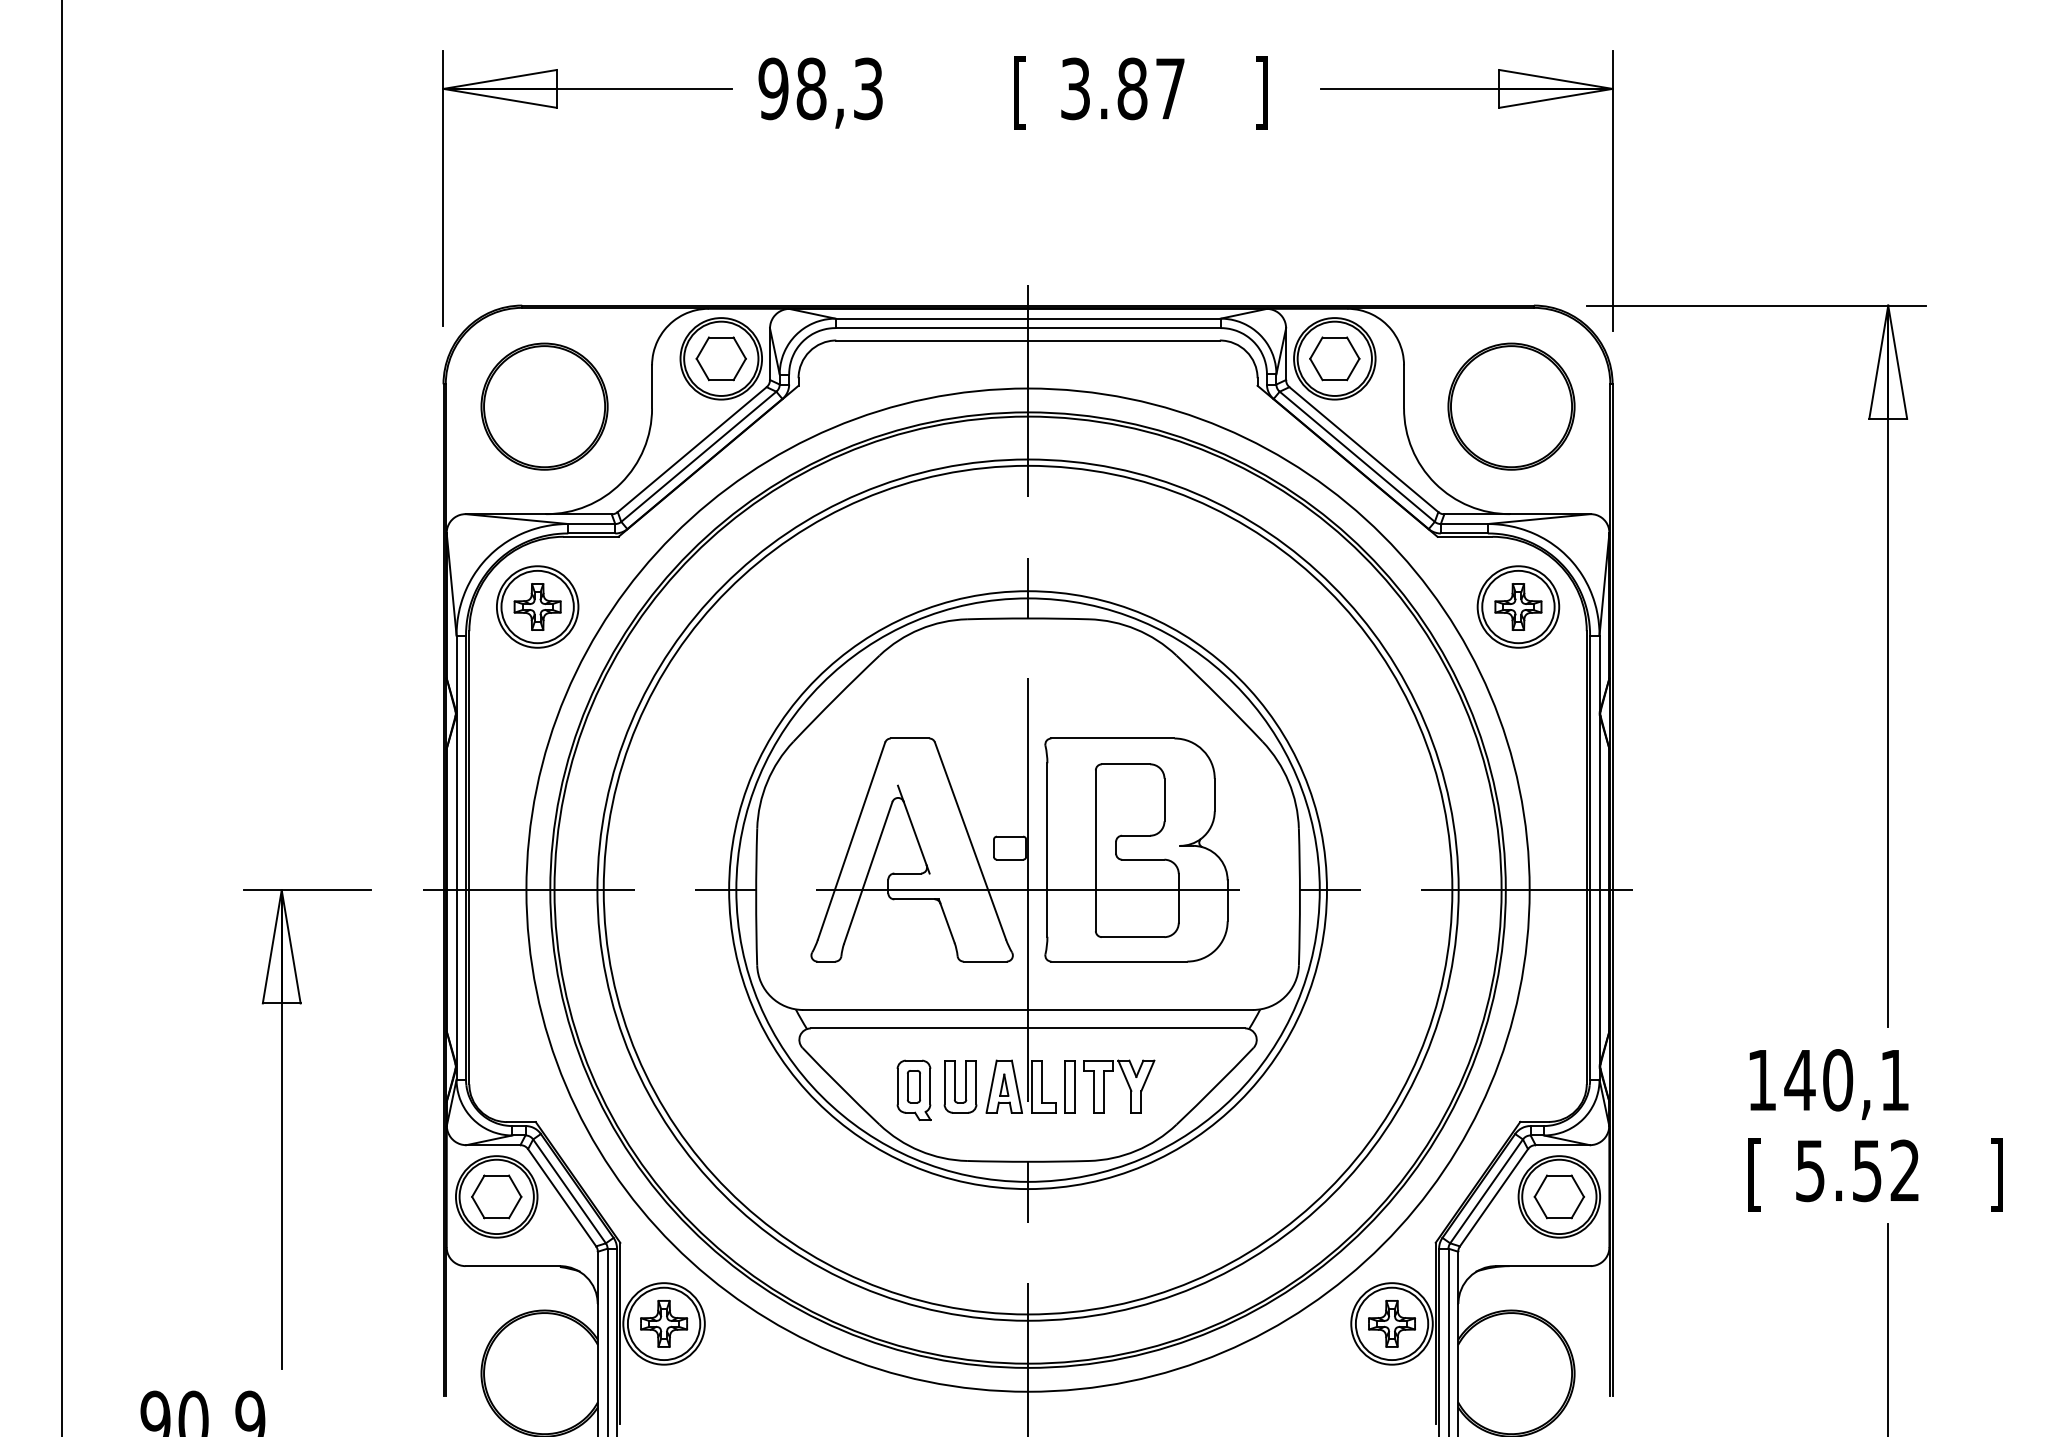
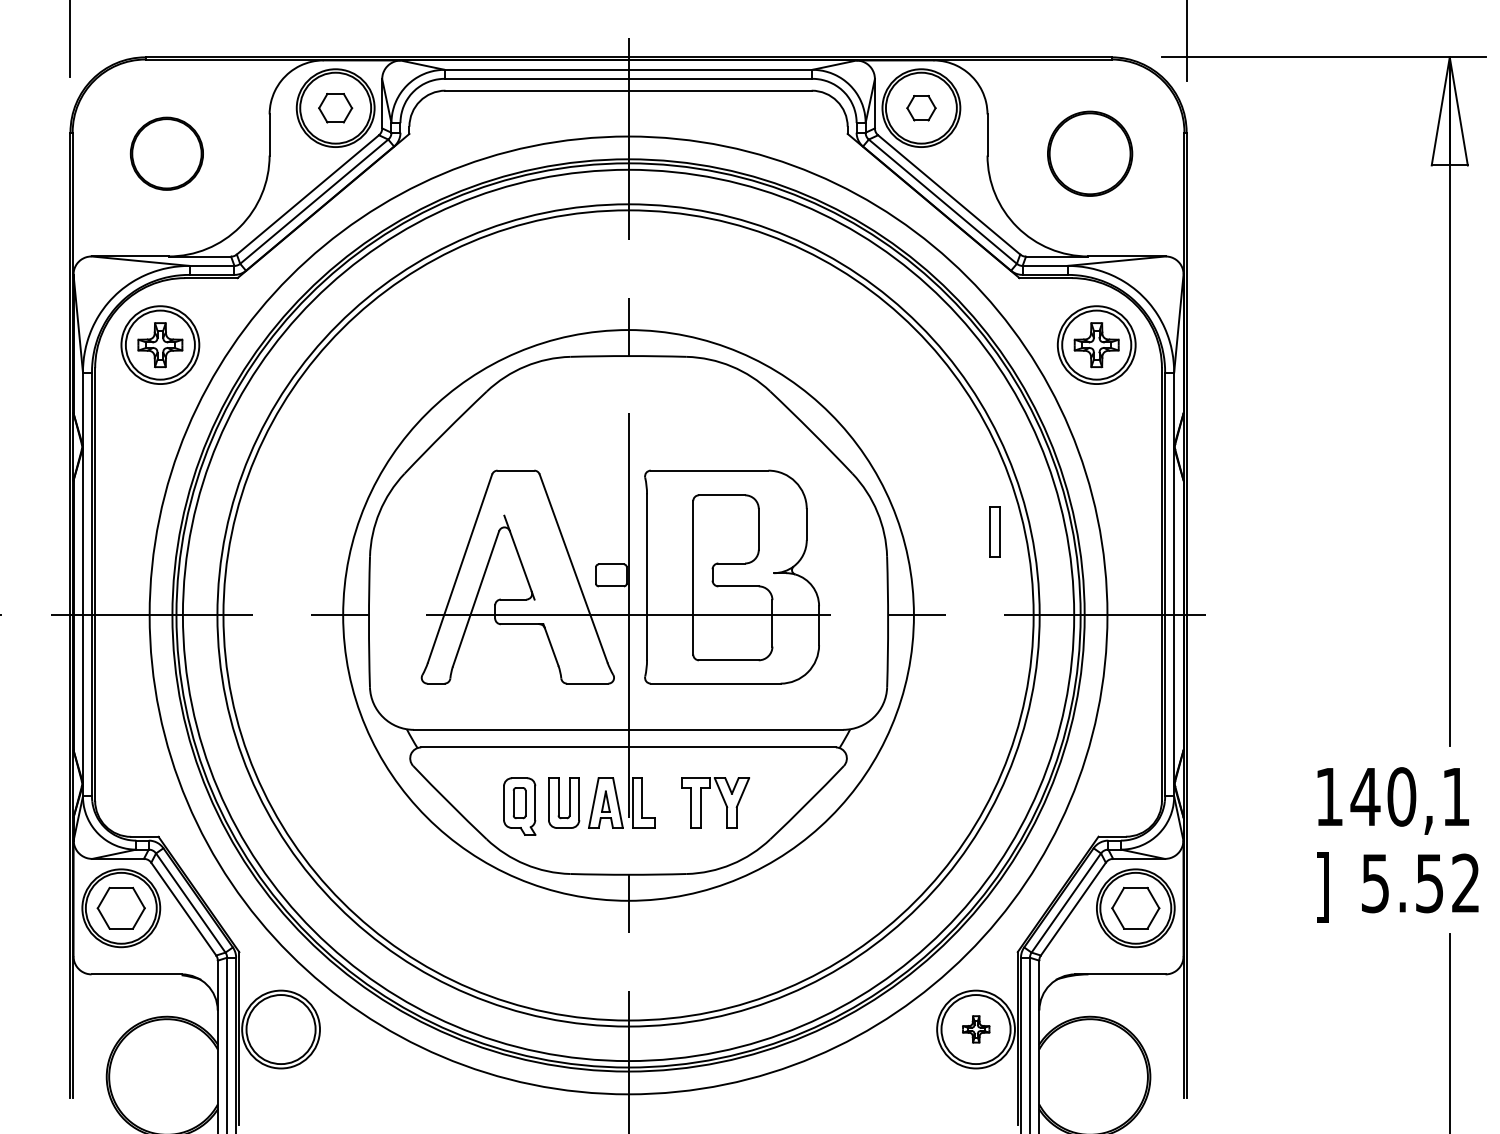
part: (720, 358) -> (334, 107), size x0.7
part: (1334, 358) -> (921, 107), size x0.6
part: (544, 406) -> (166, 153), size x0.6
part: (1511, 406) -> (1090, 153), size x0.7
circle: (1027, 889) -> (628, 614), size x1.6
part: (1069, 1086) -> (994, 531), moved
text: (1754, 1174) -> (1322, 886), [ -> ]
part: (664, 1323) -> (281, 1029), removed
part: (1392, 1323) -> (976, 1029), size x0.6

